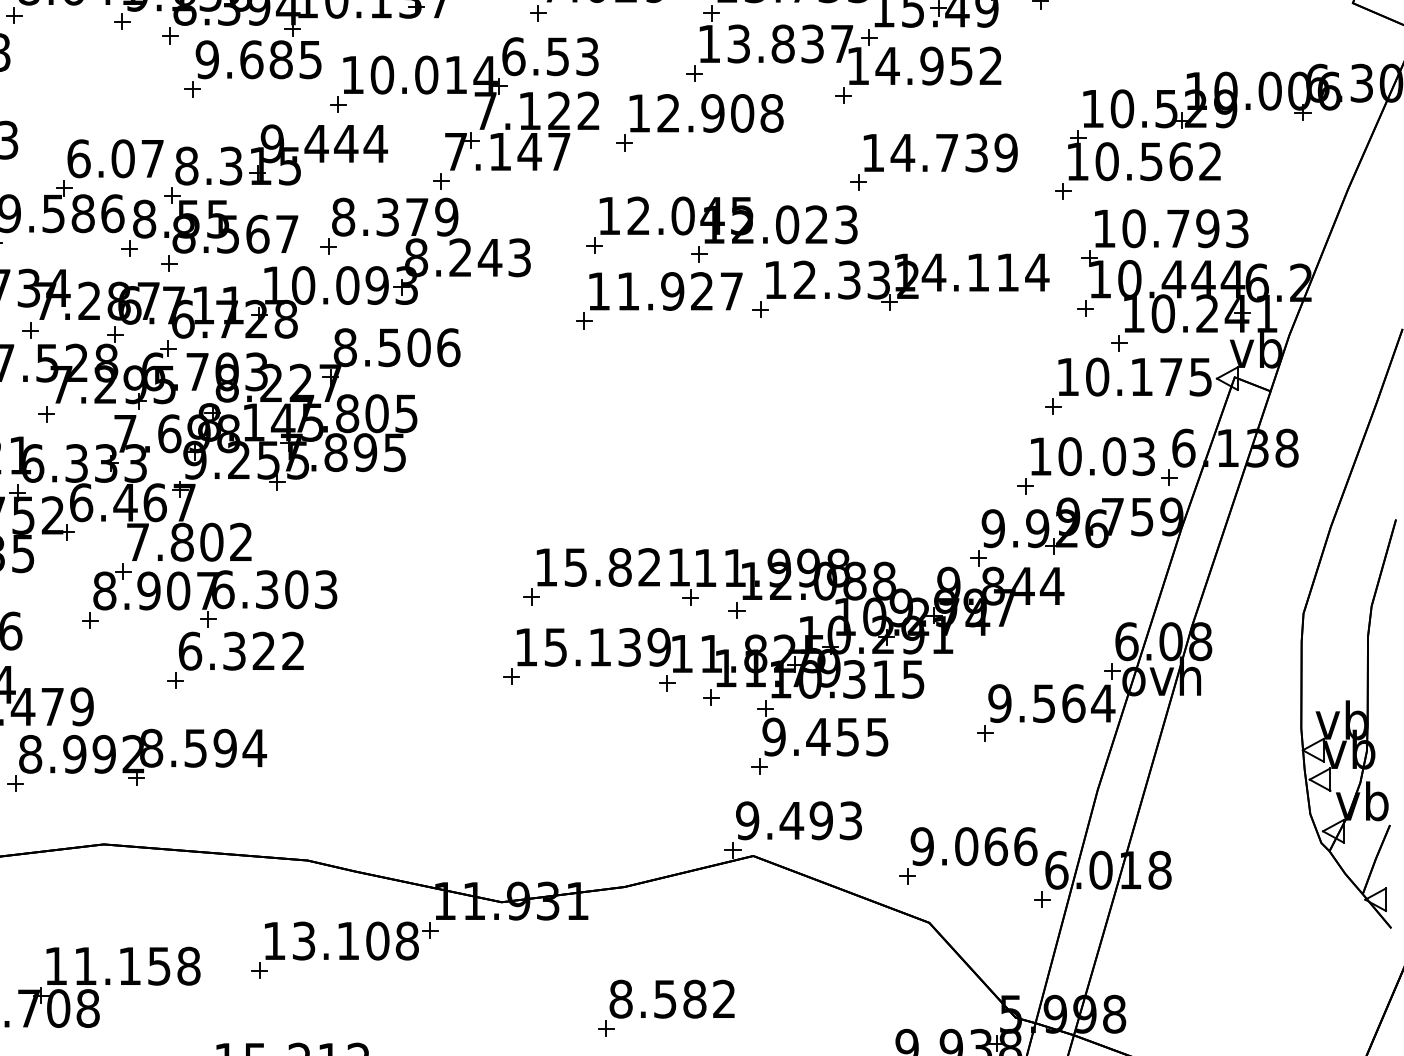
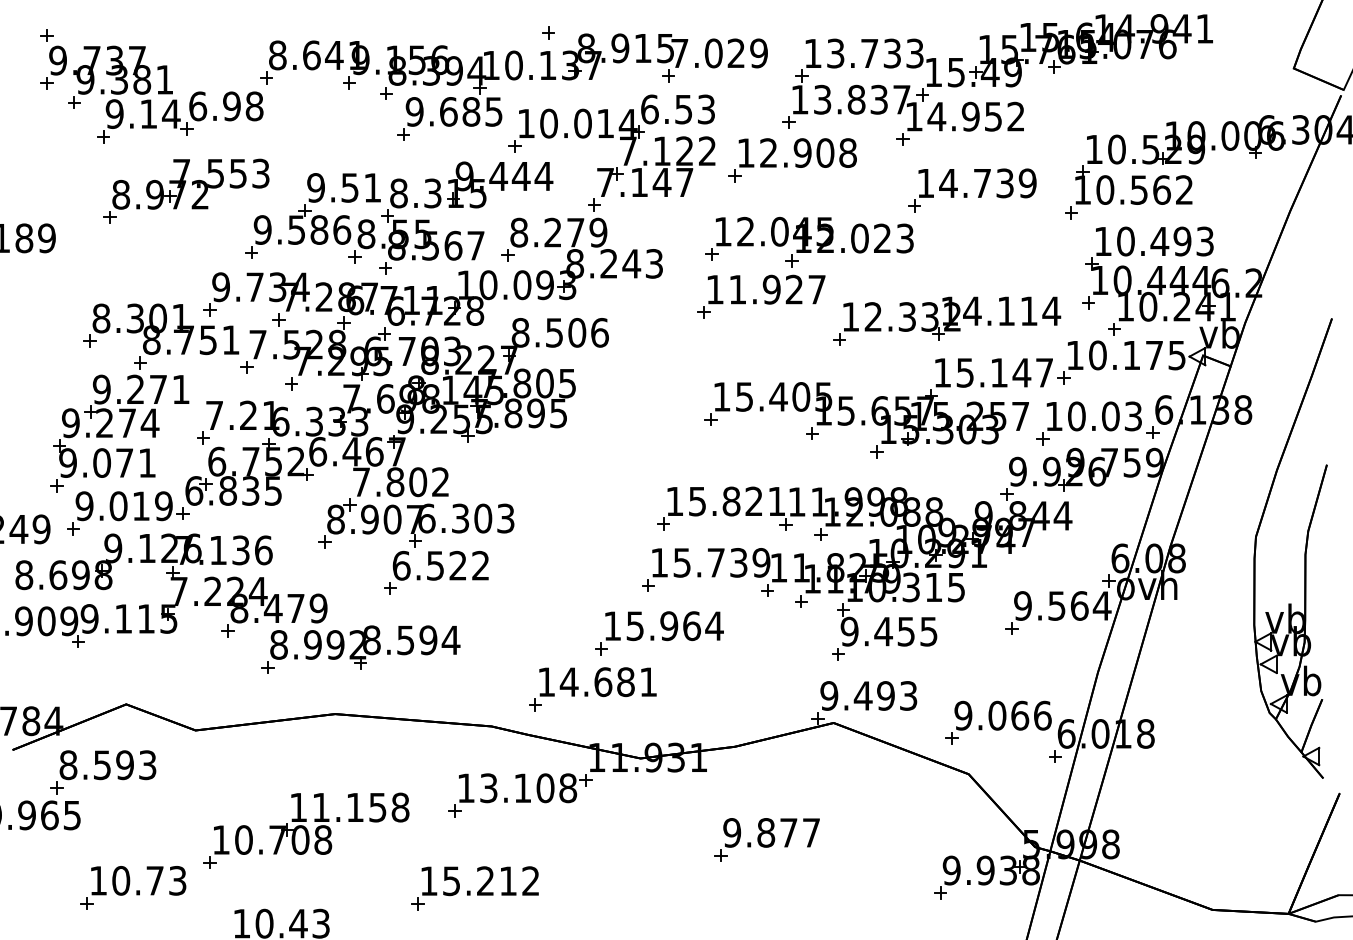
text: (115, 158) -> (344, 187), 6.07 -> 9.51
text: (386, 216) -> (552, 232), 8.379 -> 8.279
text: (1177, 228) -> (1159, 241), 10.793 -> 10.493
part: (901, 284) -> (947, 320), moved
part: (811, 446) -> (878, 408), added
text: (599, 646) -> (715, 562), 15.139 -> 15.739
text: (234, 650) -> (435, 565), 6.322 -> 6.522
part: (526, 739) -> (659, 633), added
part: (439, 812) -> (592, 689), added
text: (672, 998) -> (771, 832), 8.582 -> 9.877

